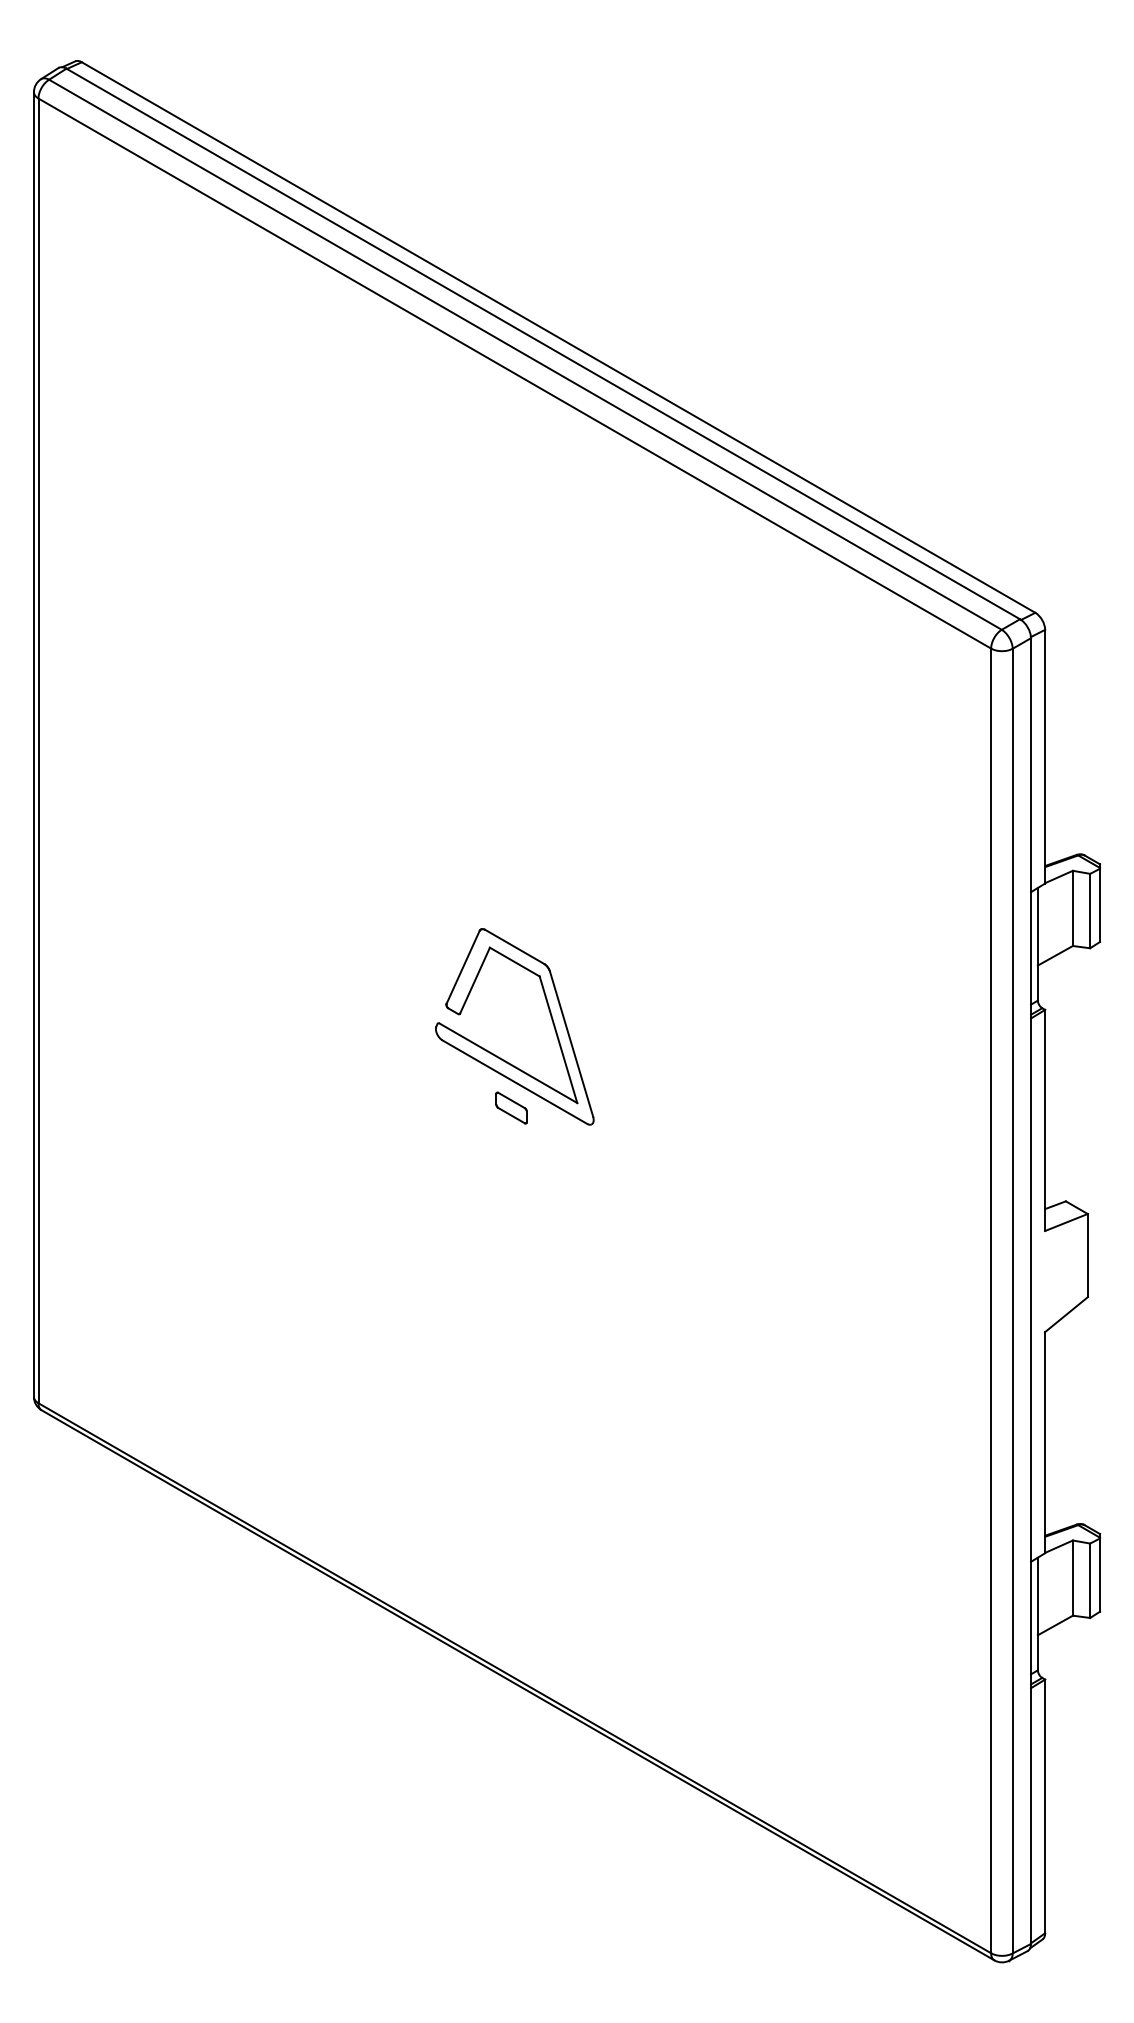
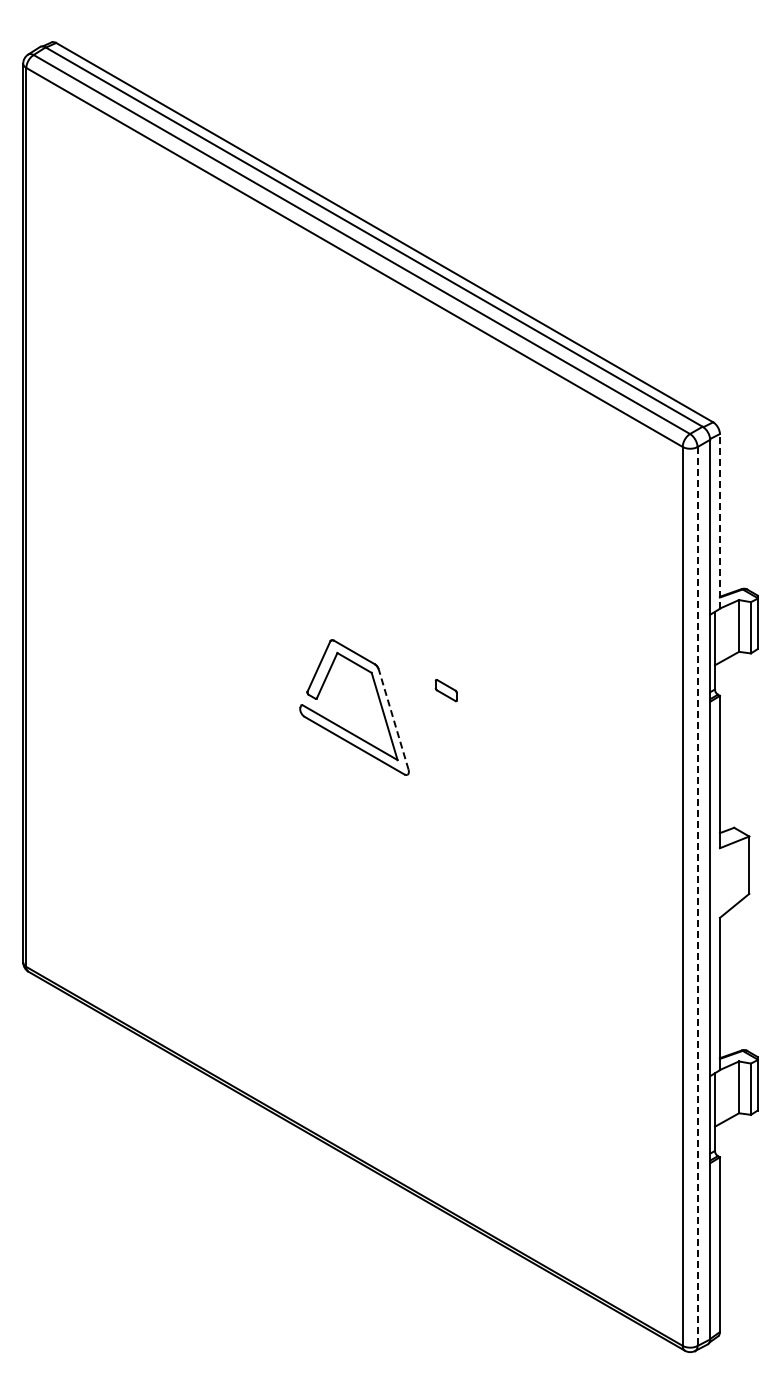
line: (1044, 755) -> (719, 520), solid -> dashed
line: (571, 1044) -> (393, 719), solid -> dashed
part: (510, 1108) -> (445, 690), moved
line: (1012, 1302) -> (697, 897), solid -> dashed

